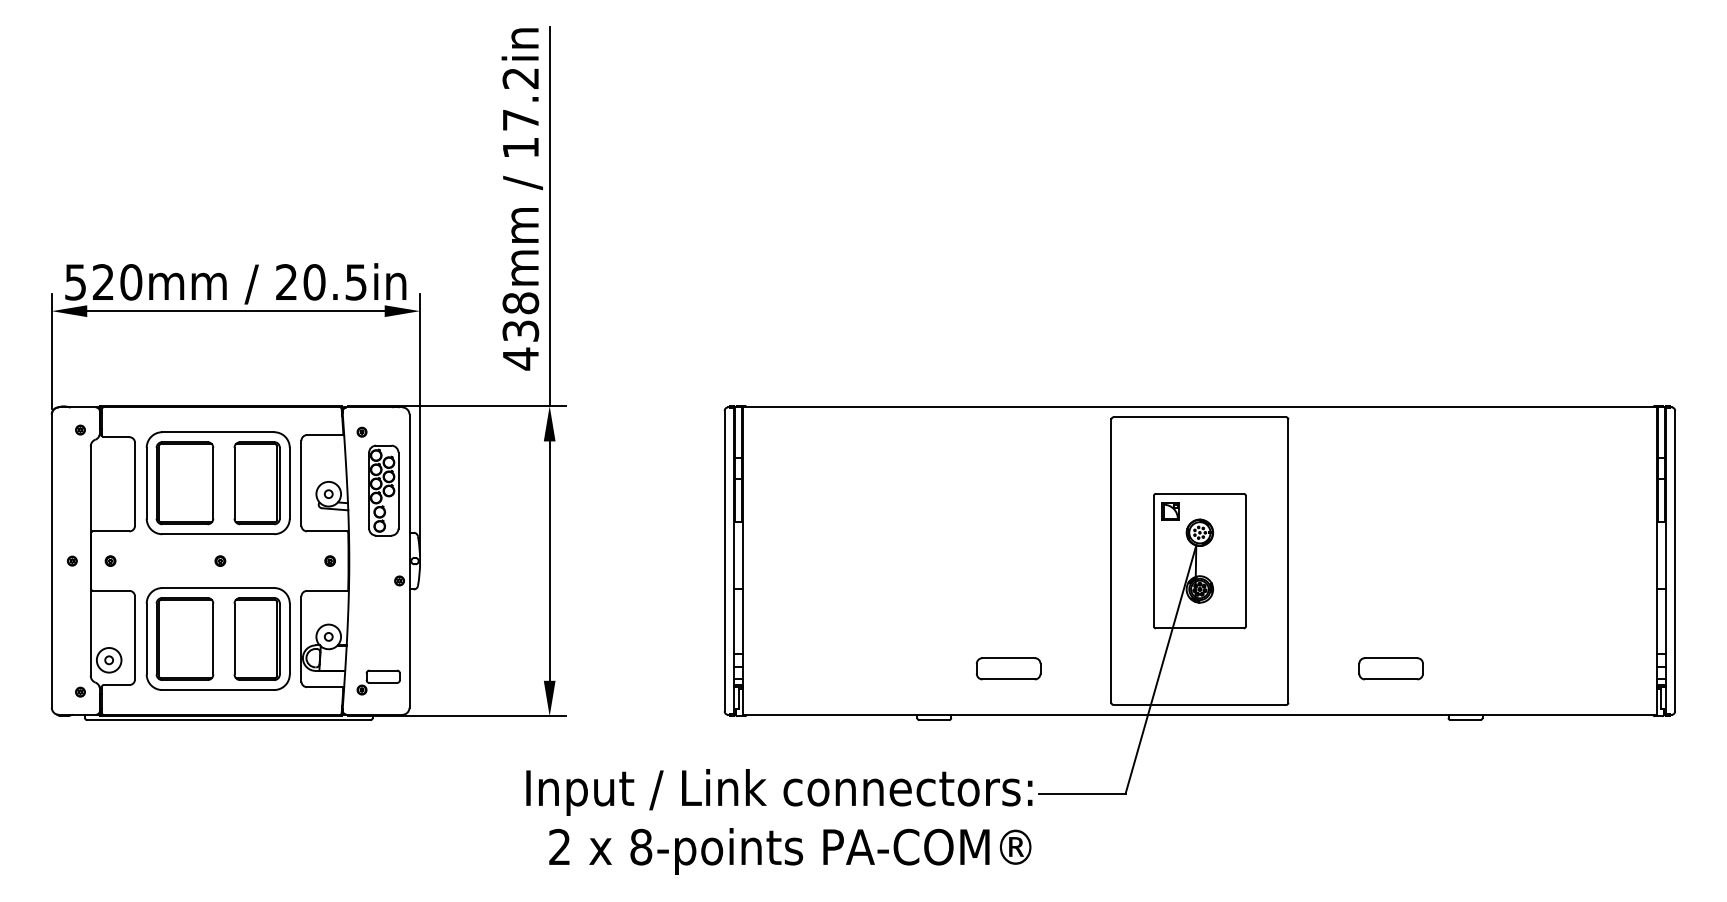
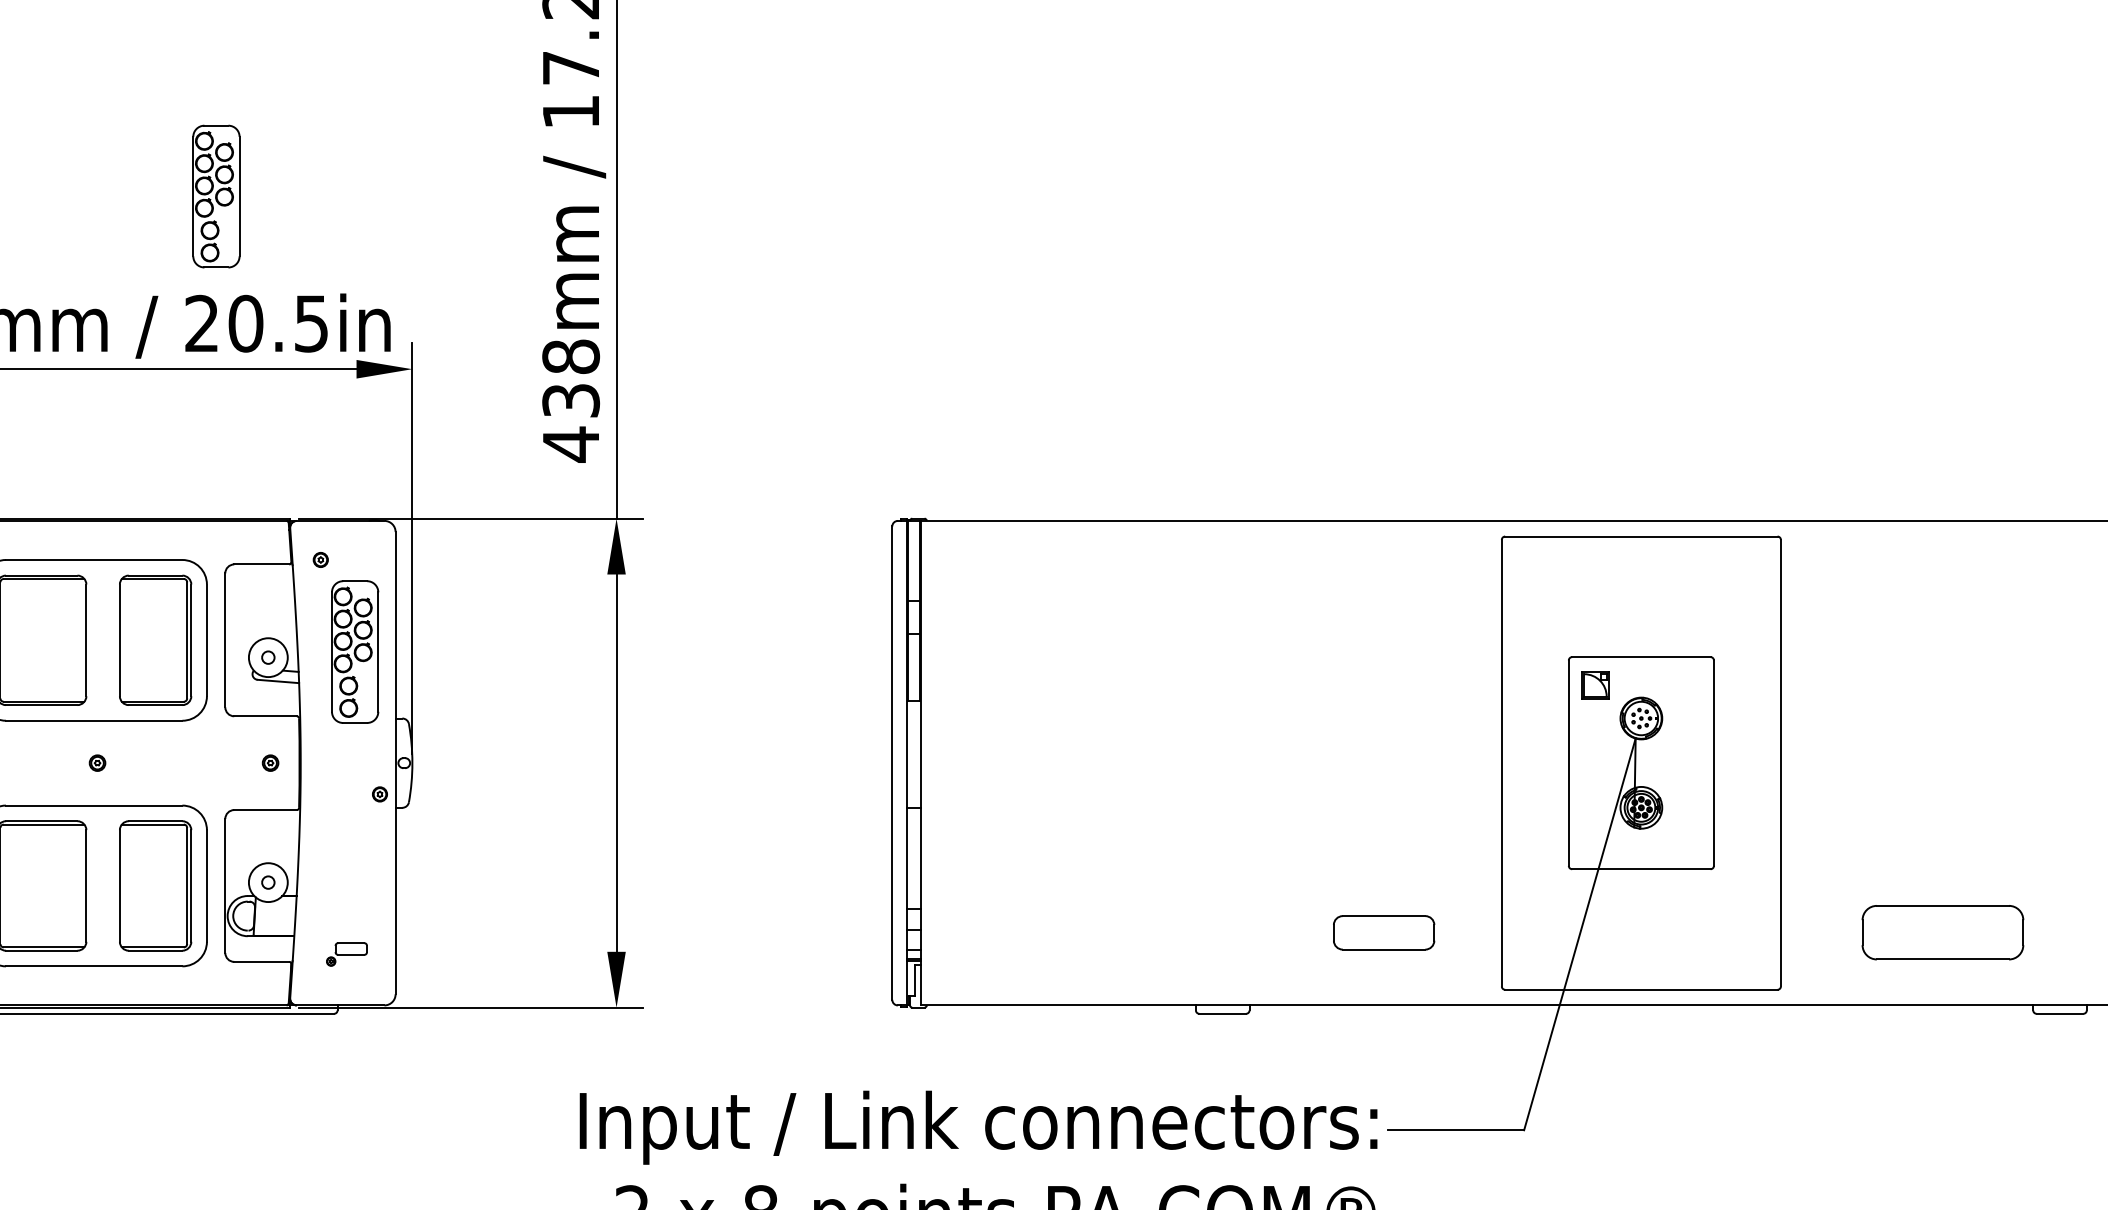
part: (295, 201) -> (215, 196), added
part: (1008, 668) -> (1383, 932), moved
part: (1390, 668) -> (1941, 932), size x1.6
part: (378, 682) -> (346, 954), size x0.6

